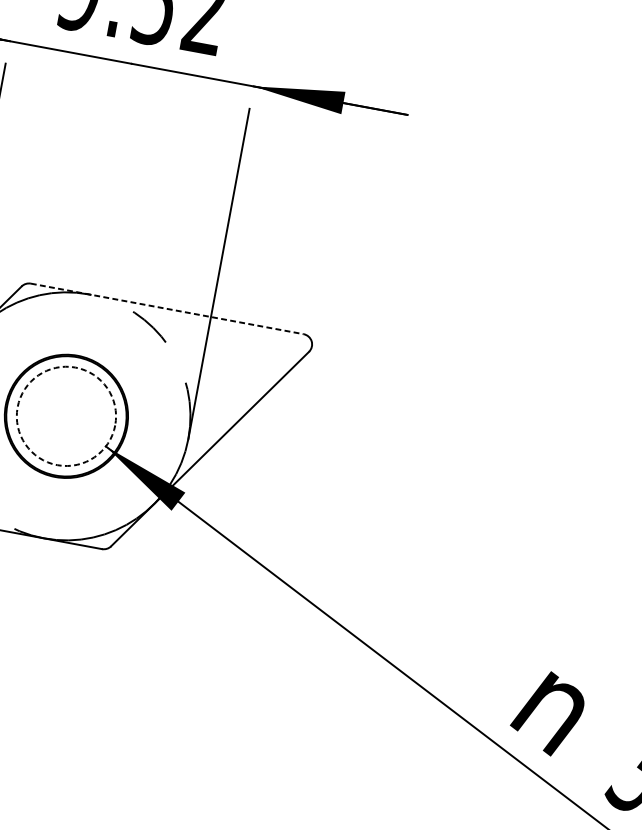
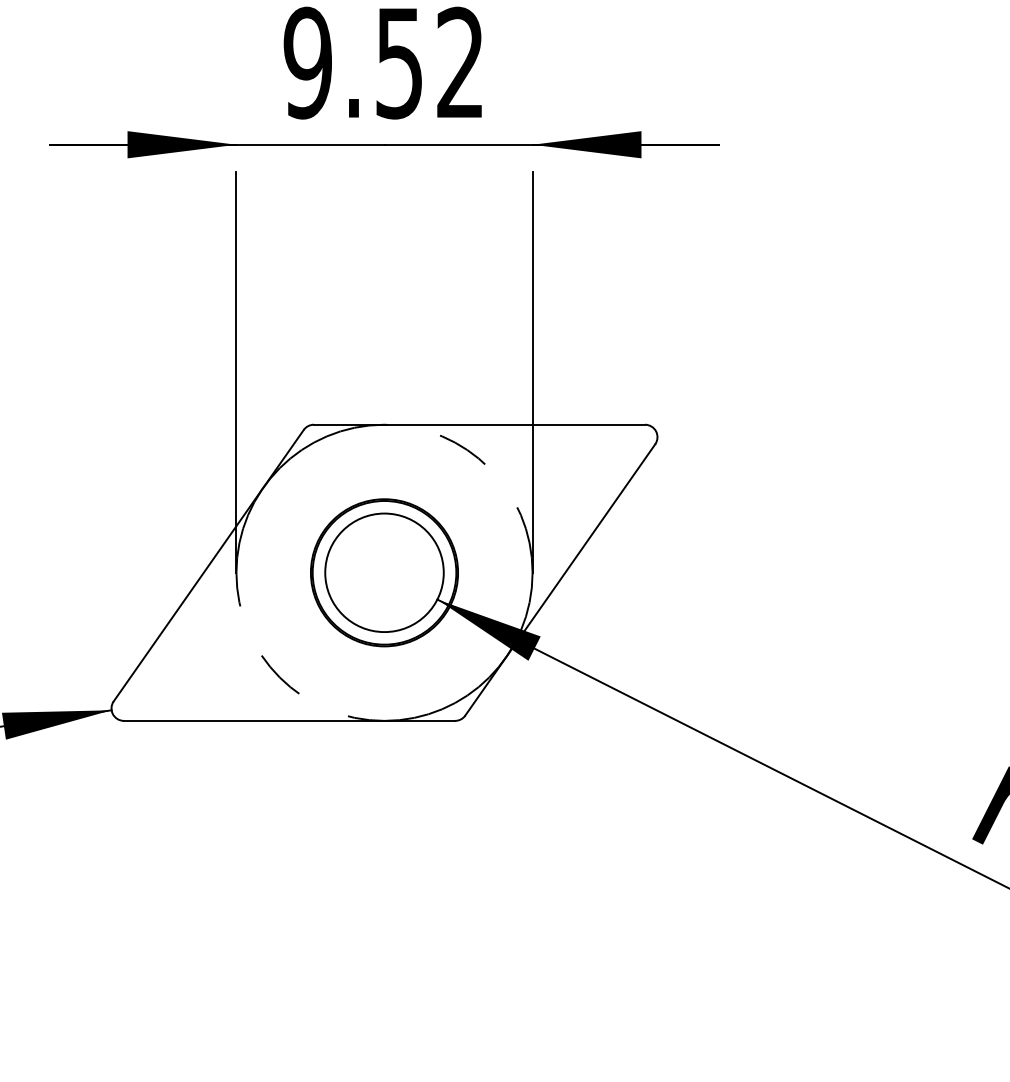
line: (167, 308) -> (479, 424), dashed -> solid
circle: (66, 416) -> (384, 572), dashed -> solid

